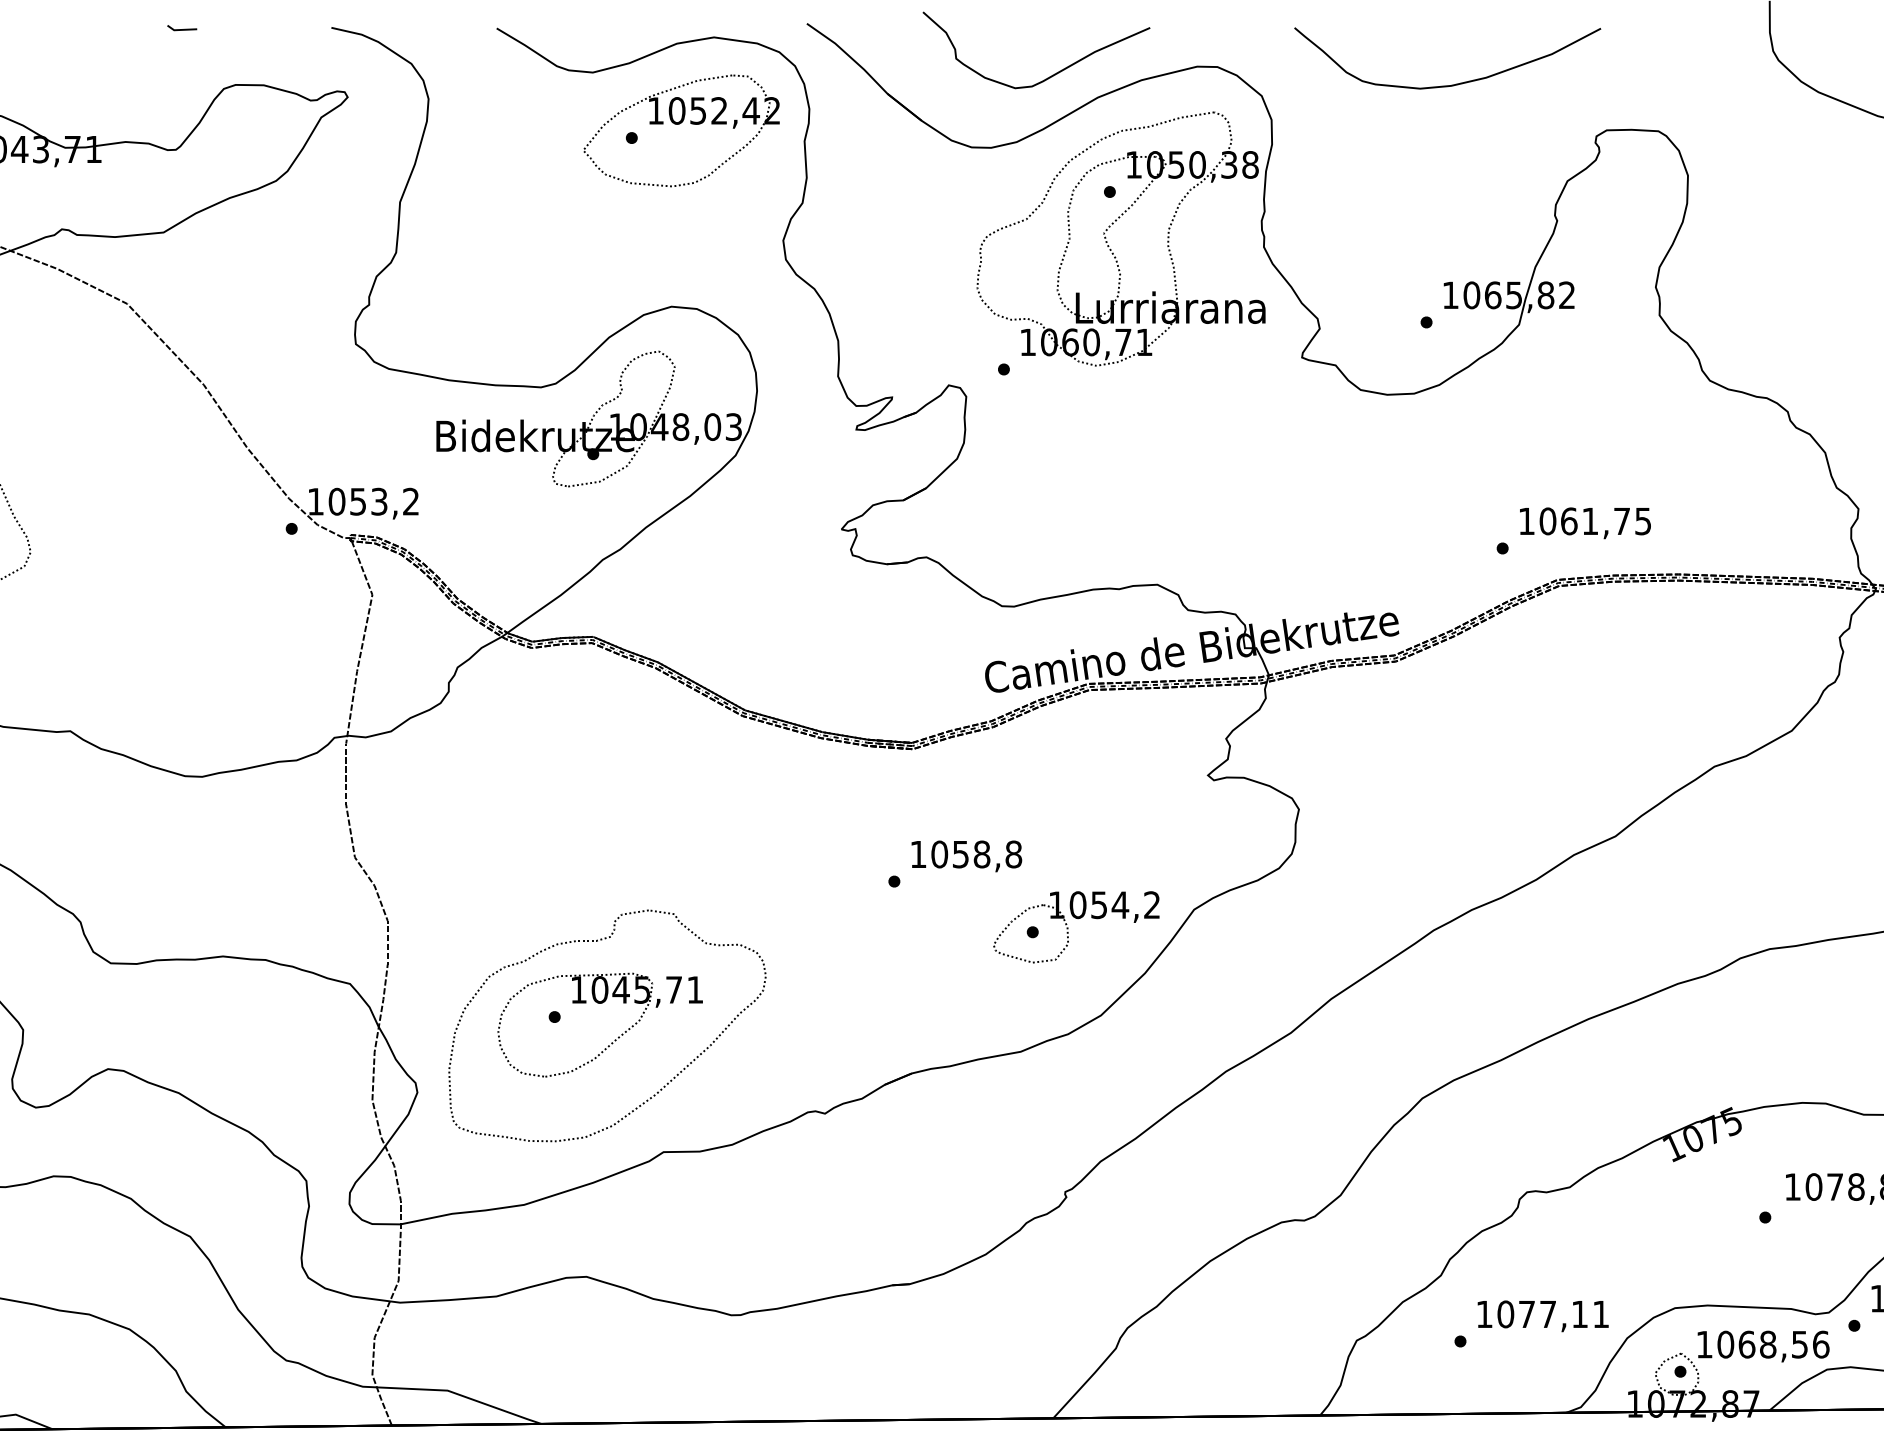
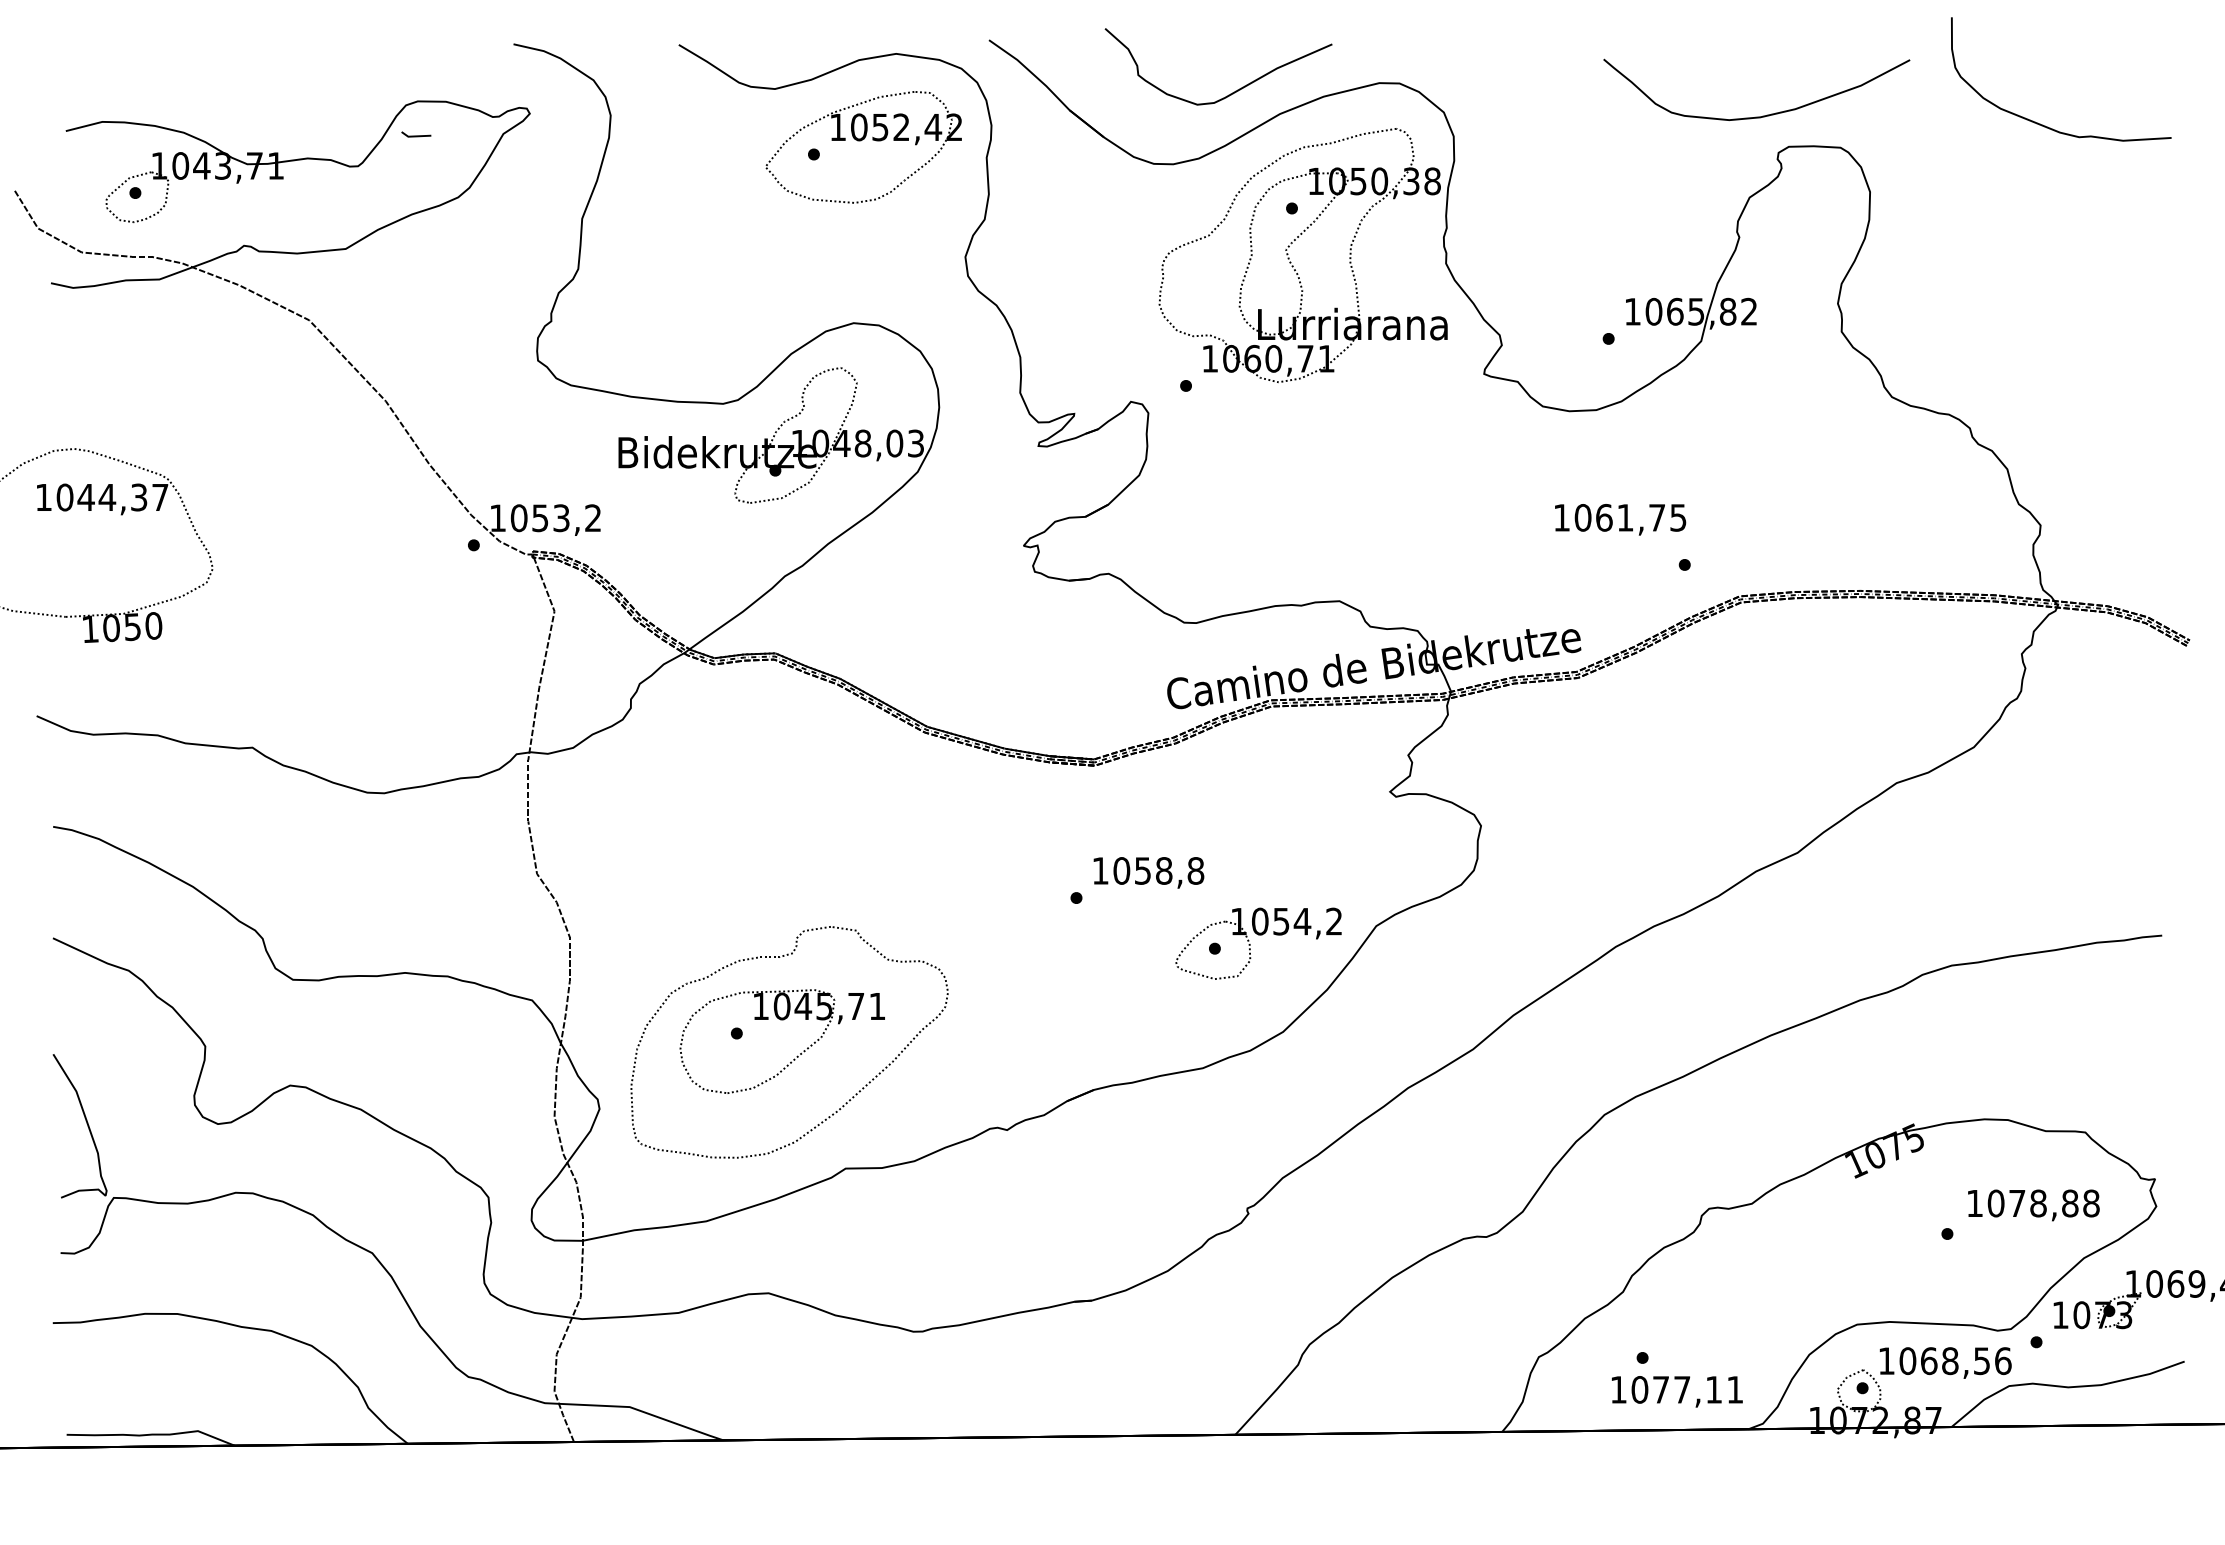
line: (182, 29) -> (416, 135), moved
curve: (1453, 84) -> (1762, 115), moved
text: (1585, 523) -> (1620, 519), moved
text: (1543, 1316) -> (1677, 1391), moved

